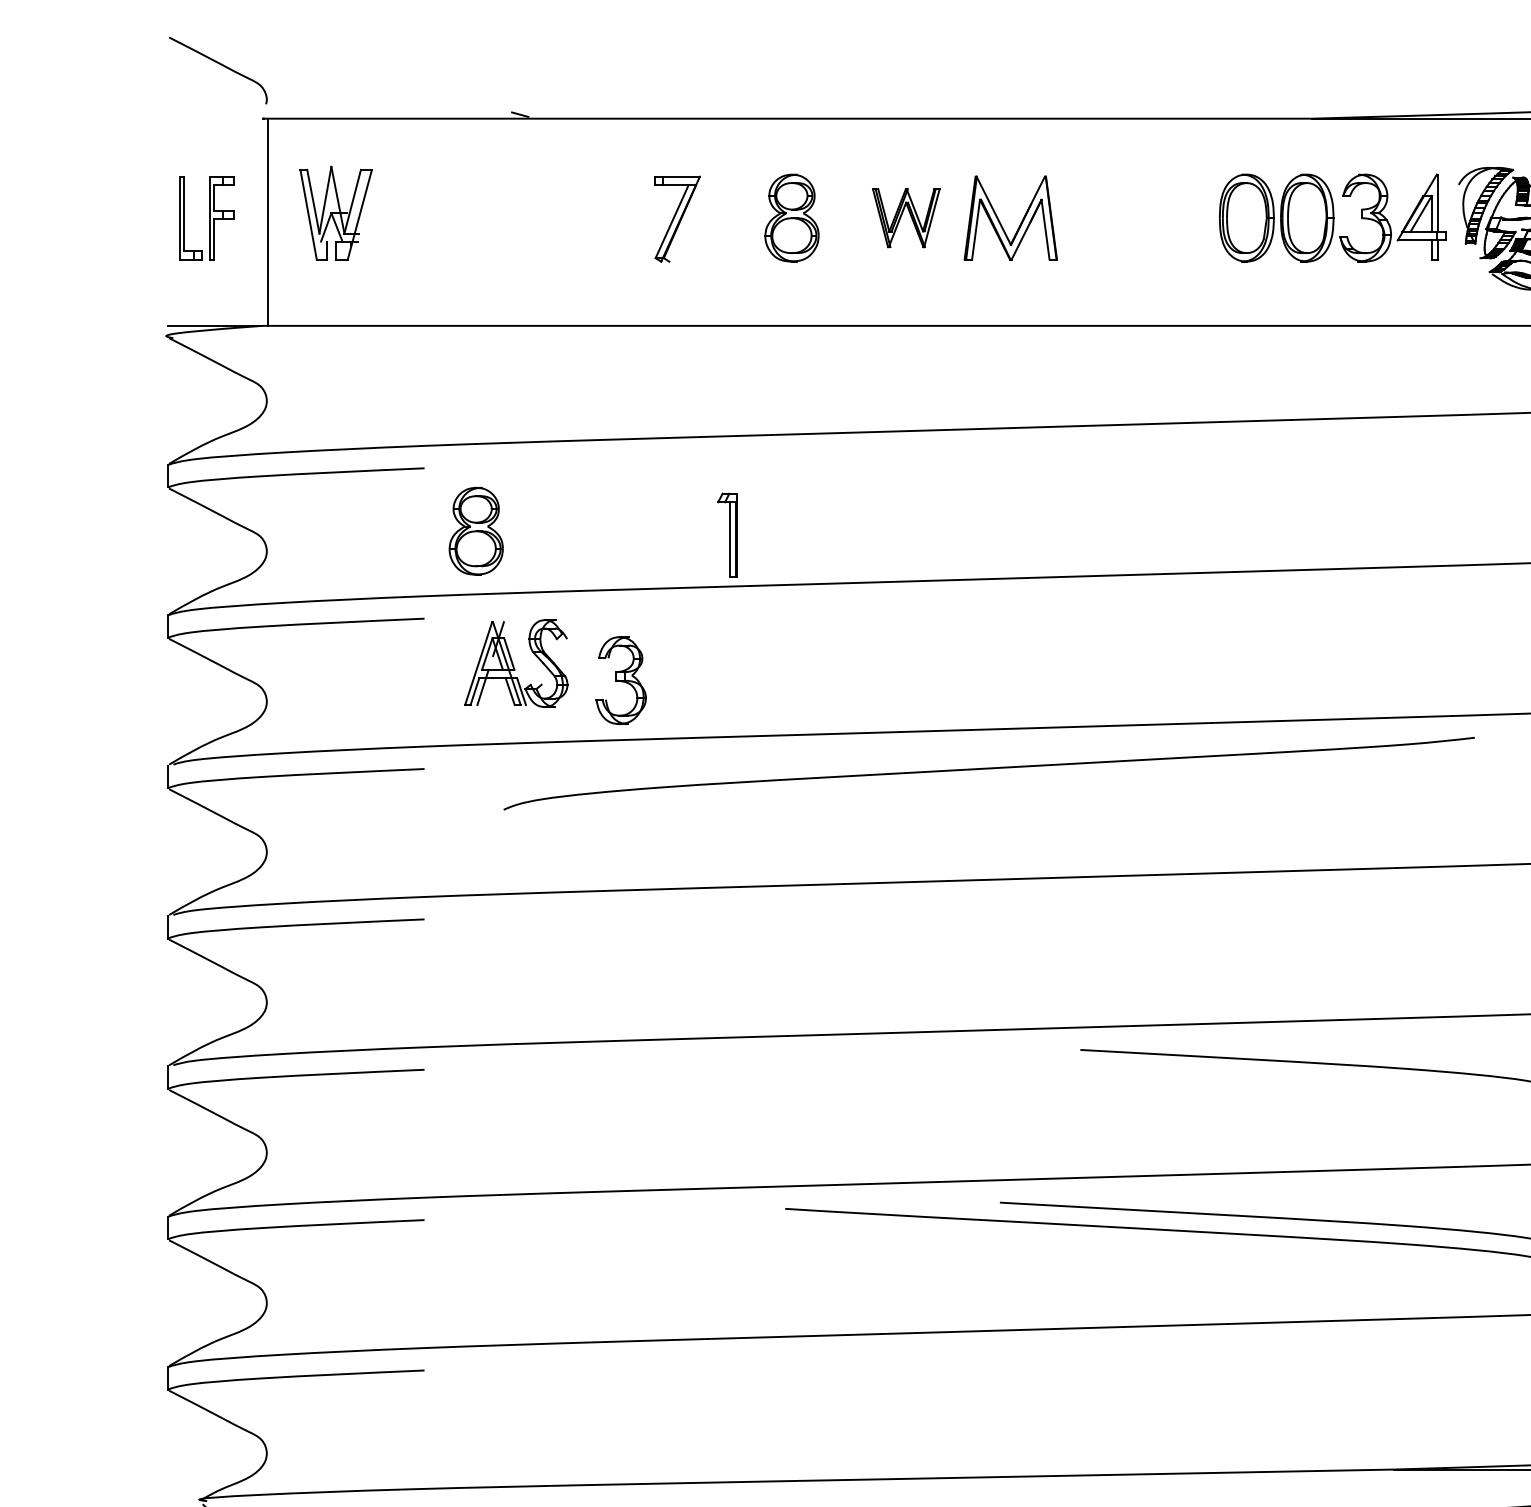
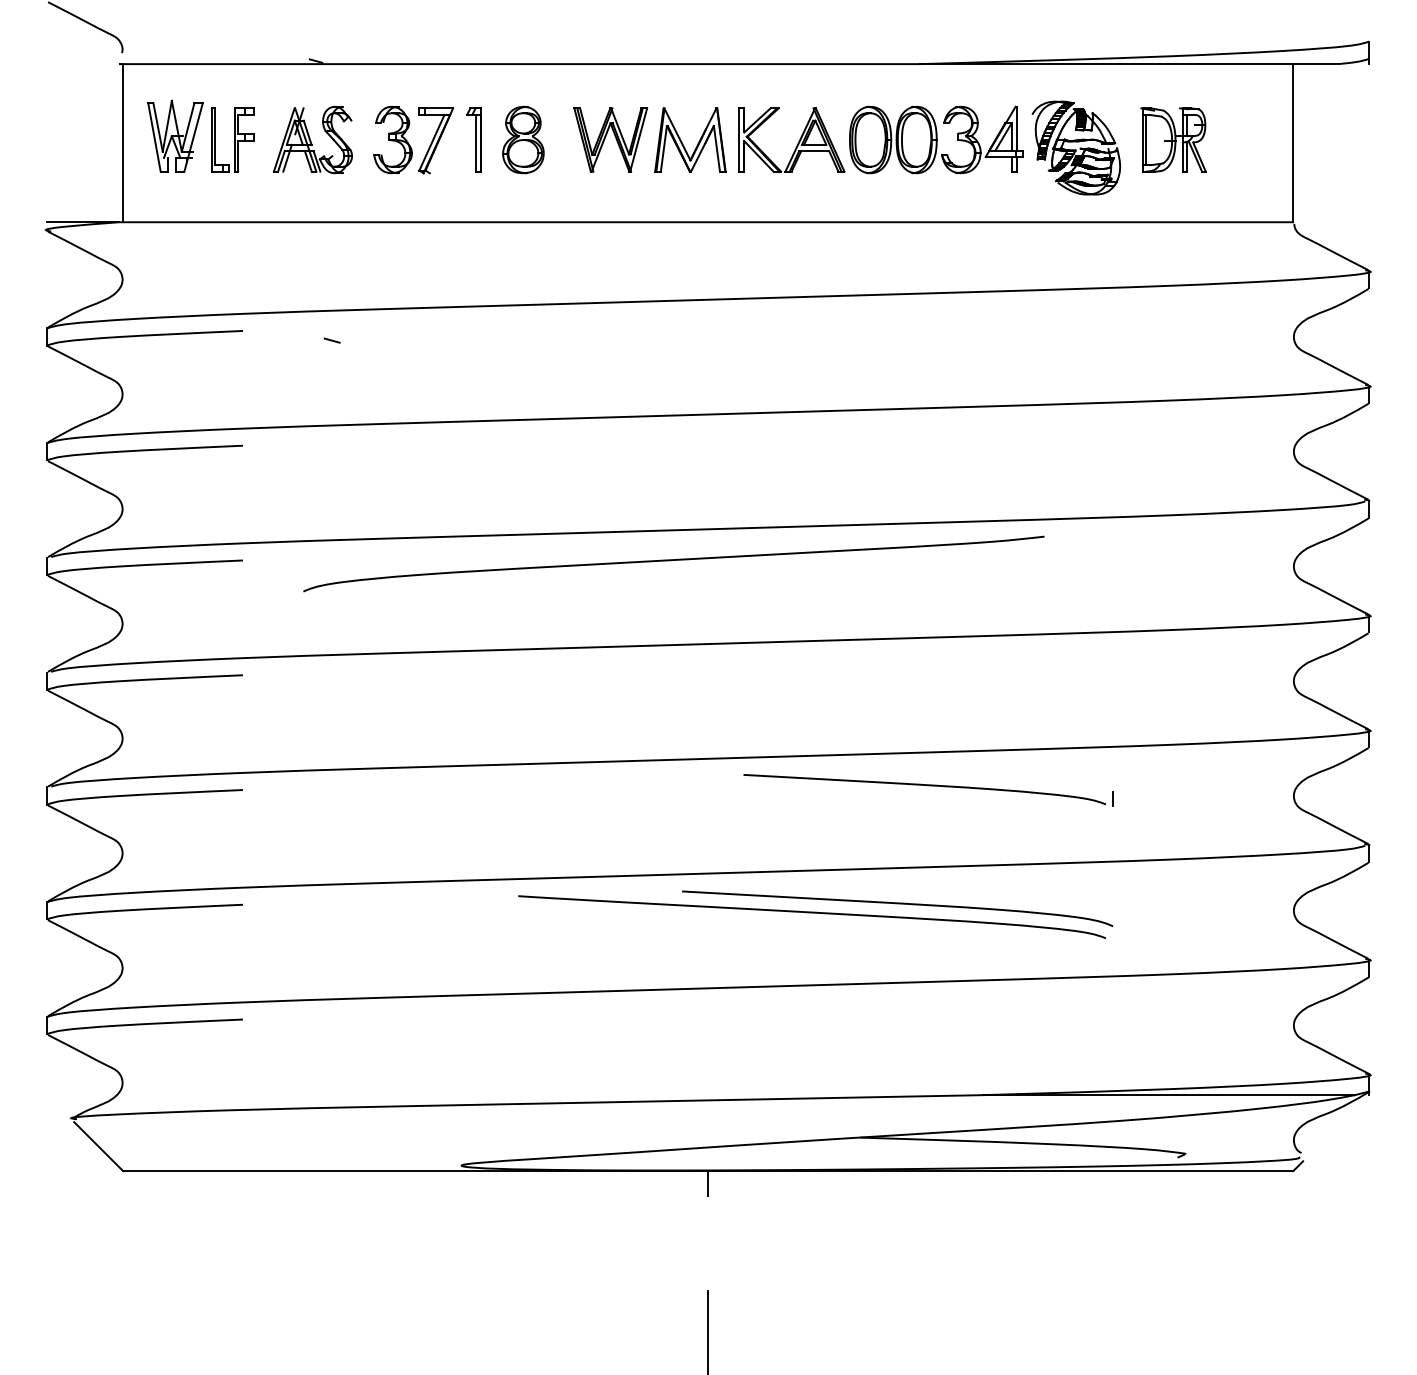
part: (206, 217) -> (232, 139), moved
part: (906, 217) -> (610, 139), size x1.43
part: (1151, 222) -> (797, 143), added
line: (540, 480) -> (331, 340), added
part: (476, 530) -> (282, 378), removed
part: (726, 534) -> (473, 139), moved
part: (515, 662) -> (312, 139), moved
part: (620, 679) -> (392, 139), moved

